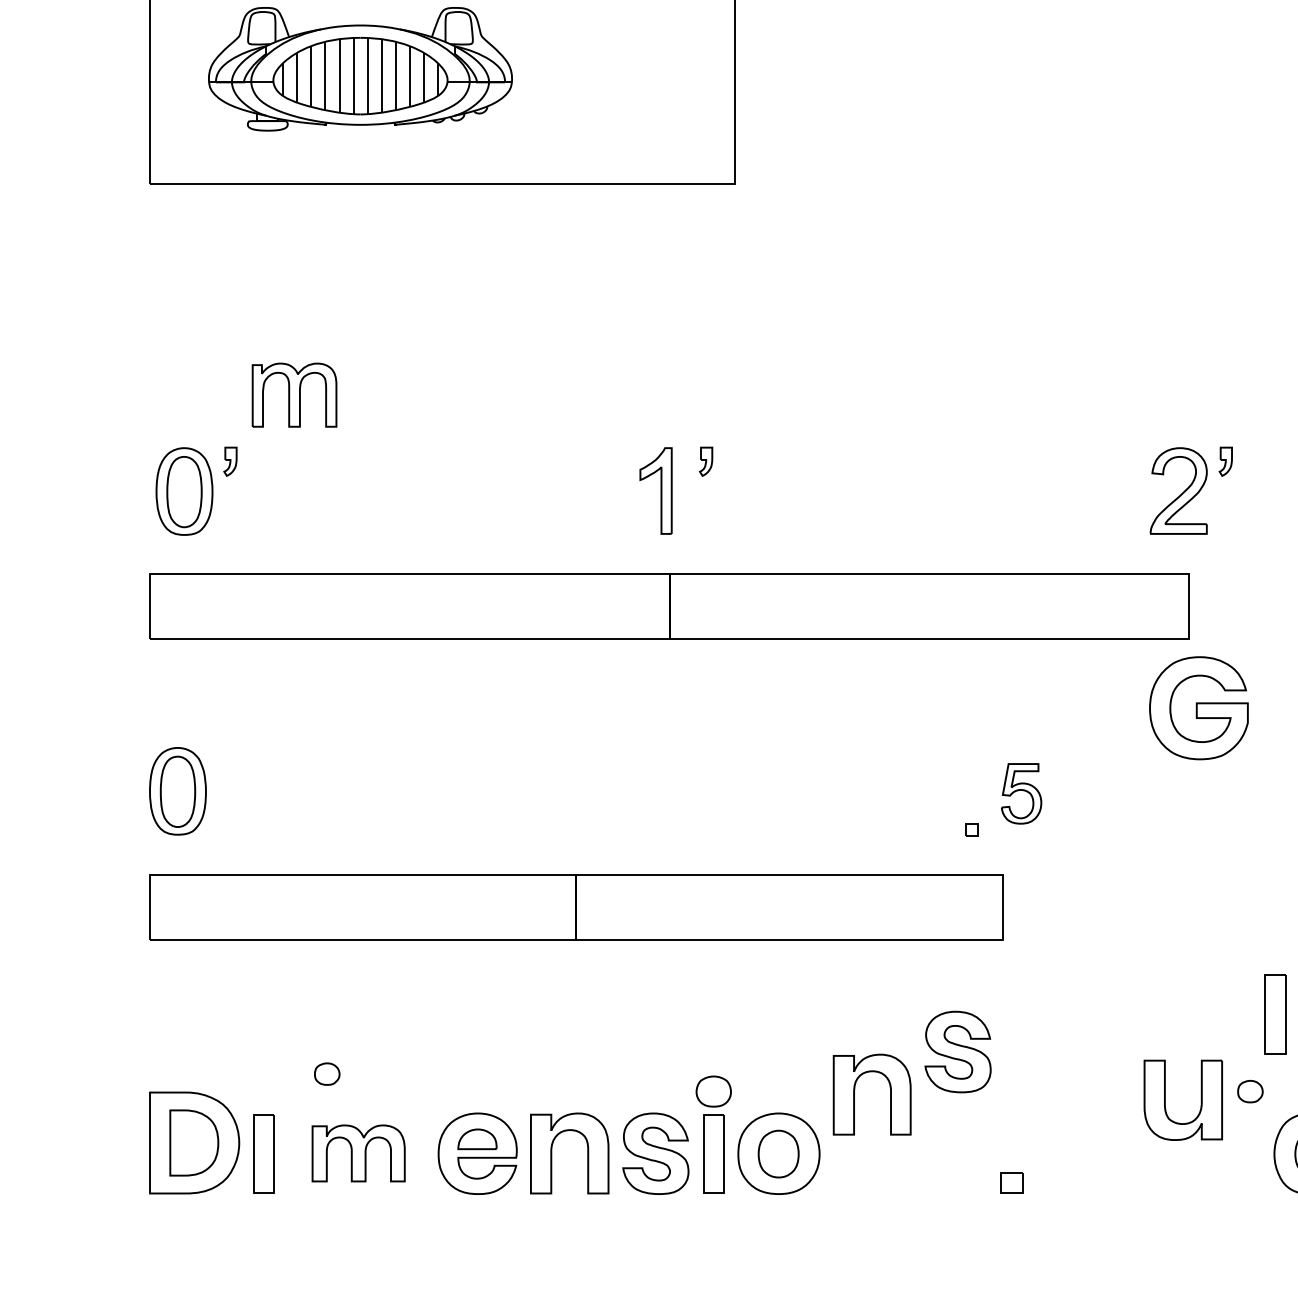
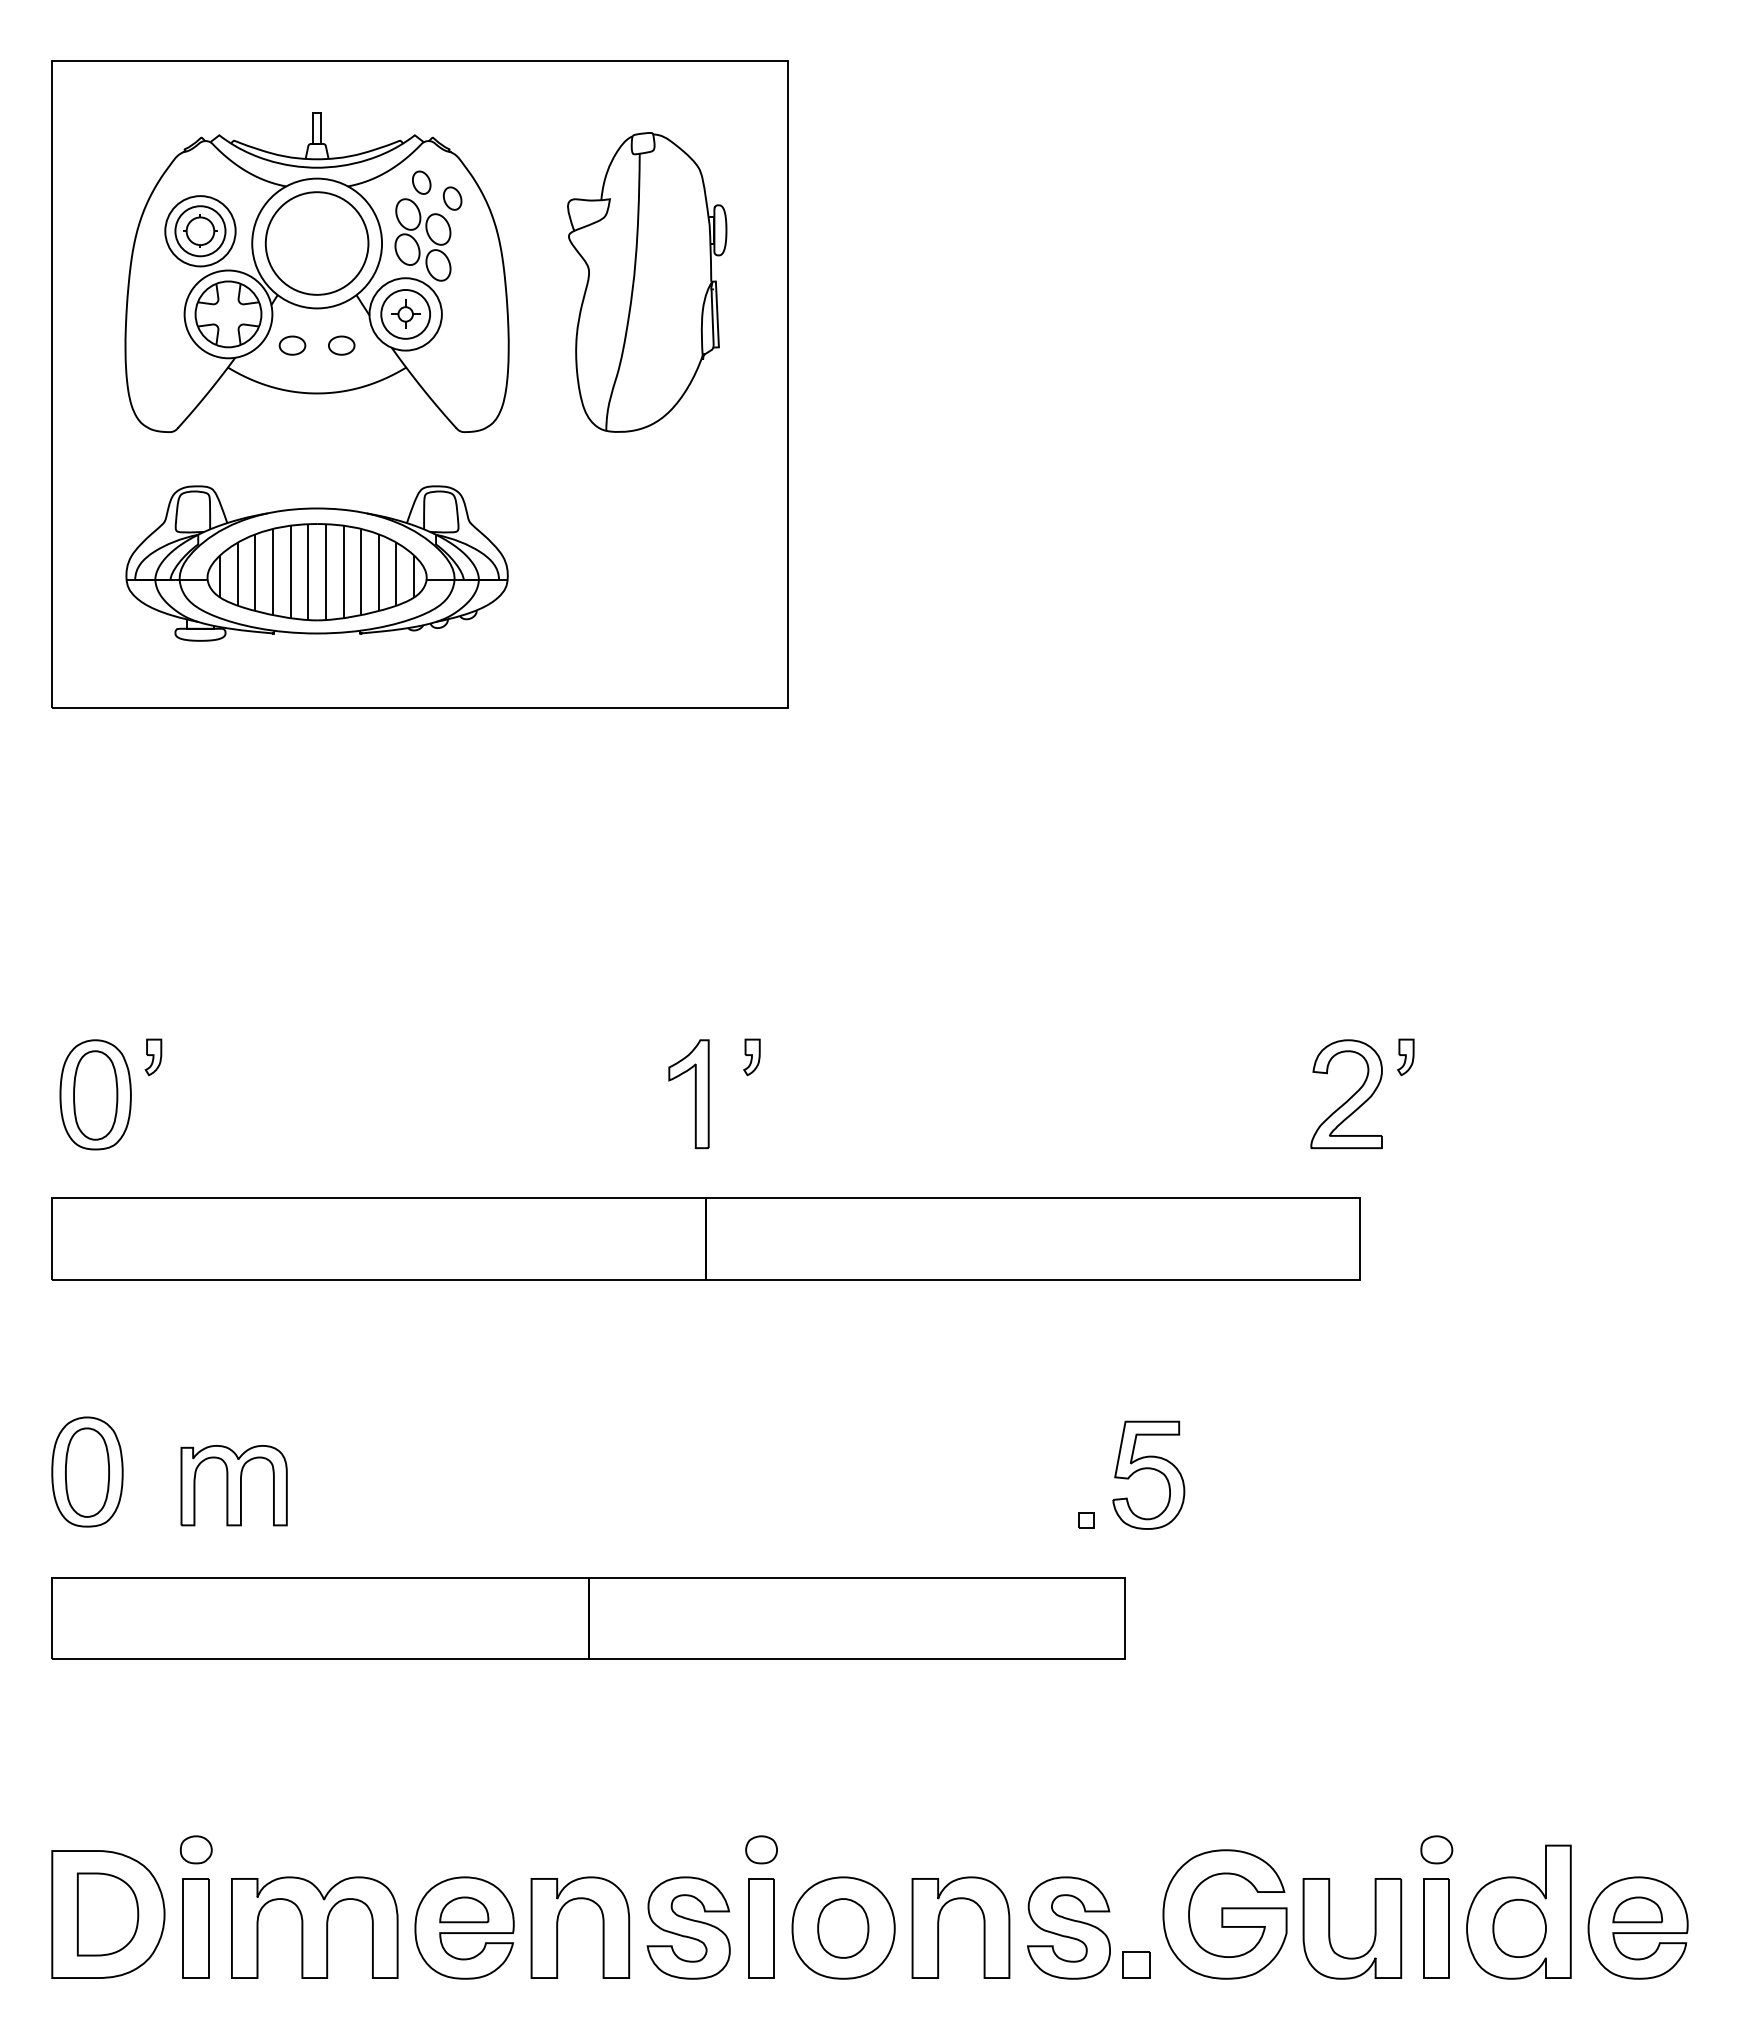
part: (294, 395) -> (233, 1485), moved
part: (1198, 708) -> (1224, 1914), moved
part: (1021, 793) -> (1148, 1474), size x1.43
part: (1275, 1014) -> (1436, 1928), moved
part: (957, 1051) -> (1068, 1927), moved
part: (326, 1073) -> (195, 1849), moved
part: (713, 1091) -> (761, 1849), size x0.71
part: (855, 1092) -> (939, 1925), moved
part: (1165, 1100) -> (1330, 1928), moved
part: (358, 1153) -> (314, 1927), size x1.43

